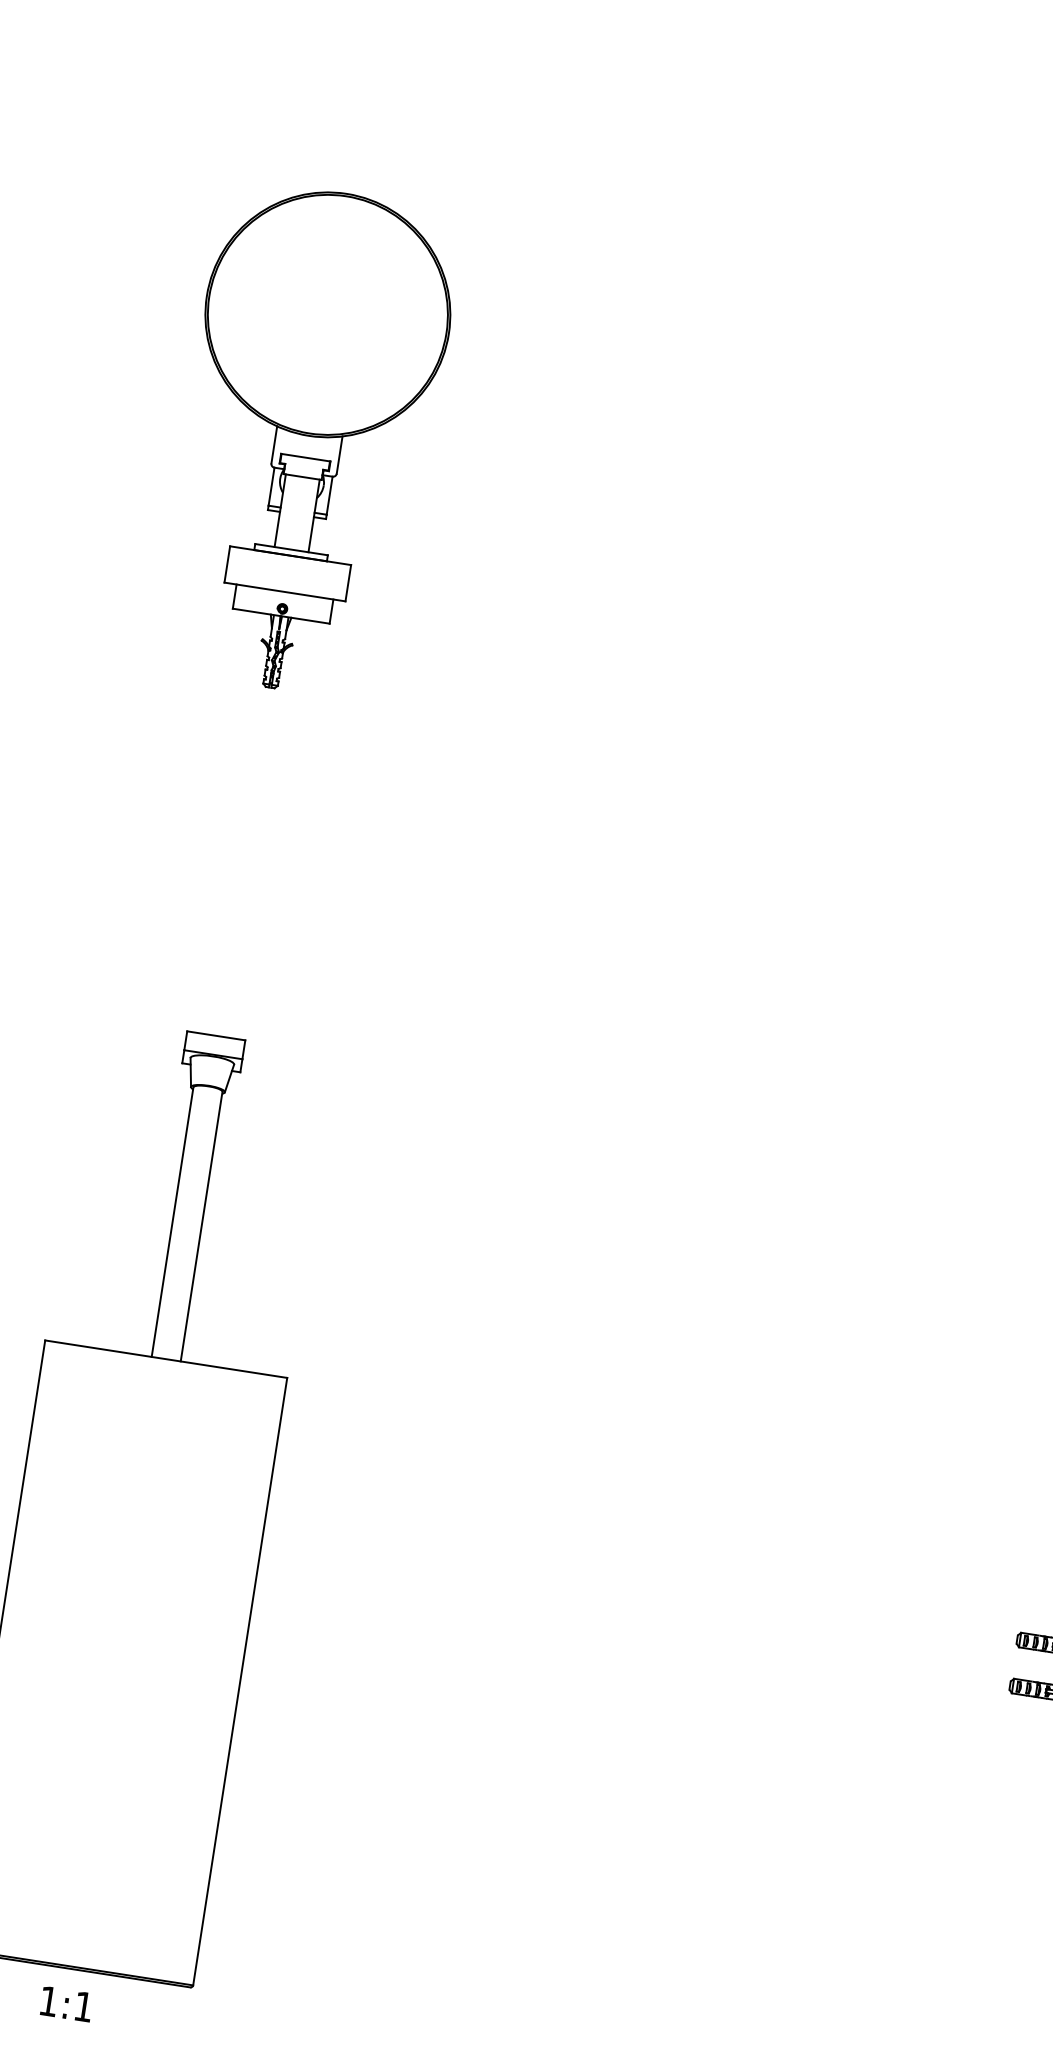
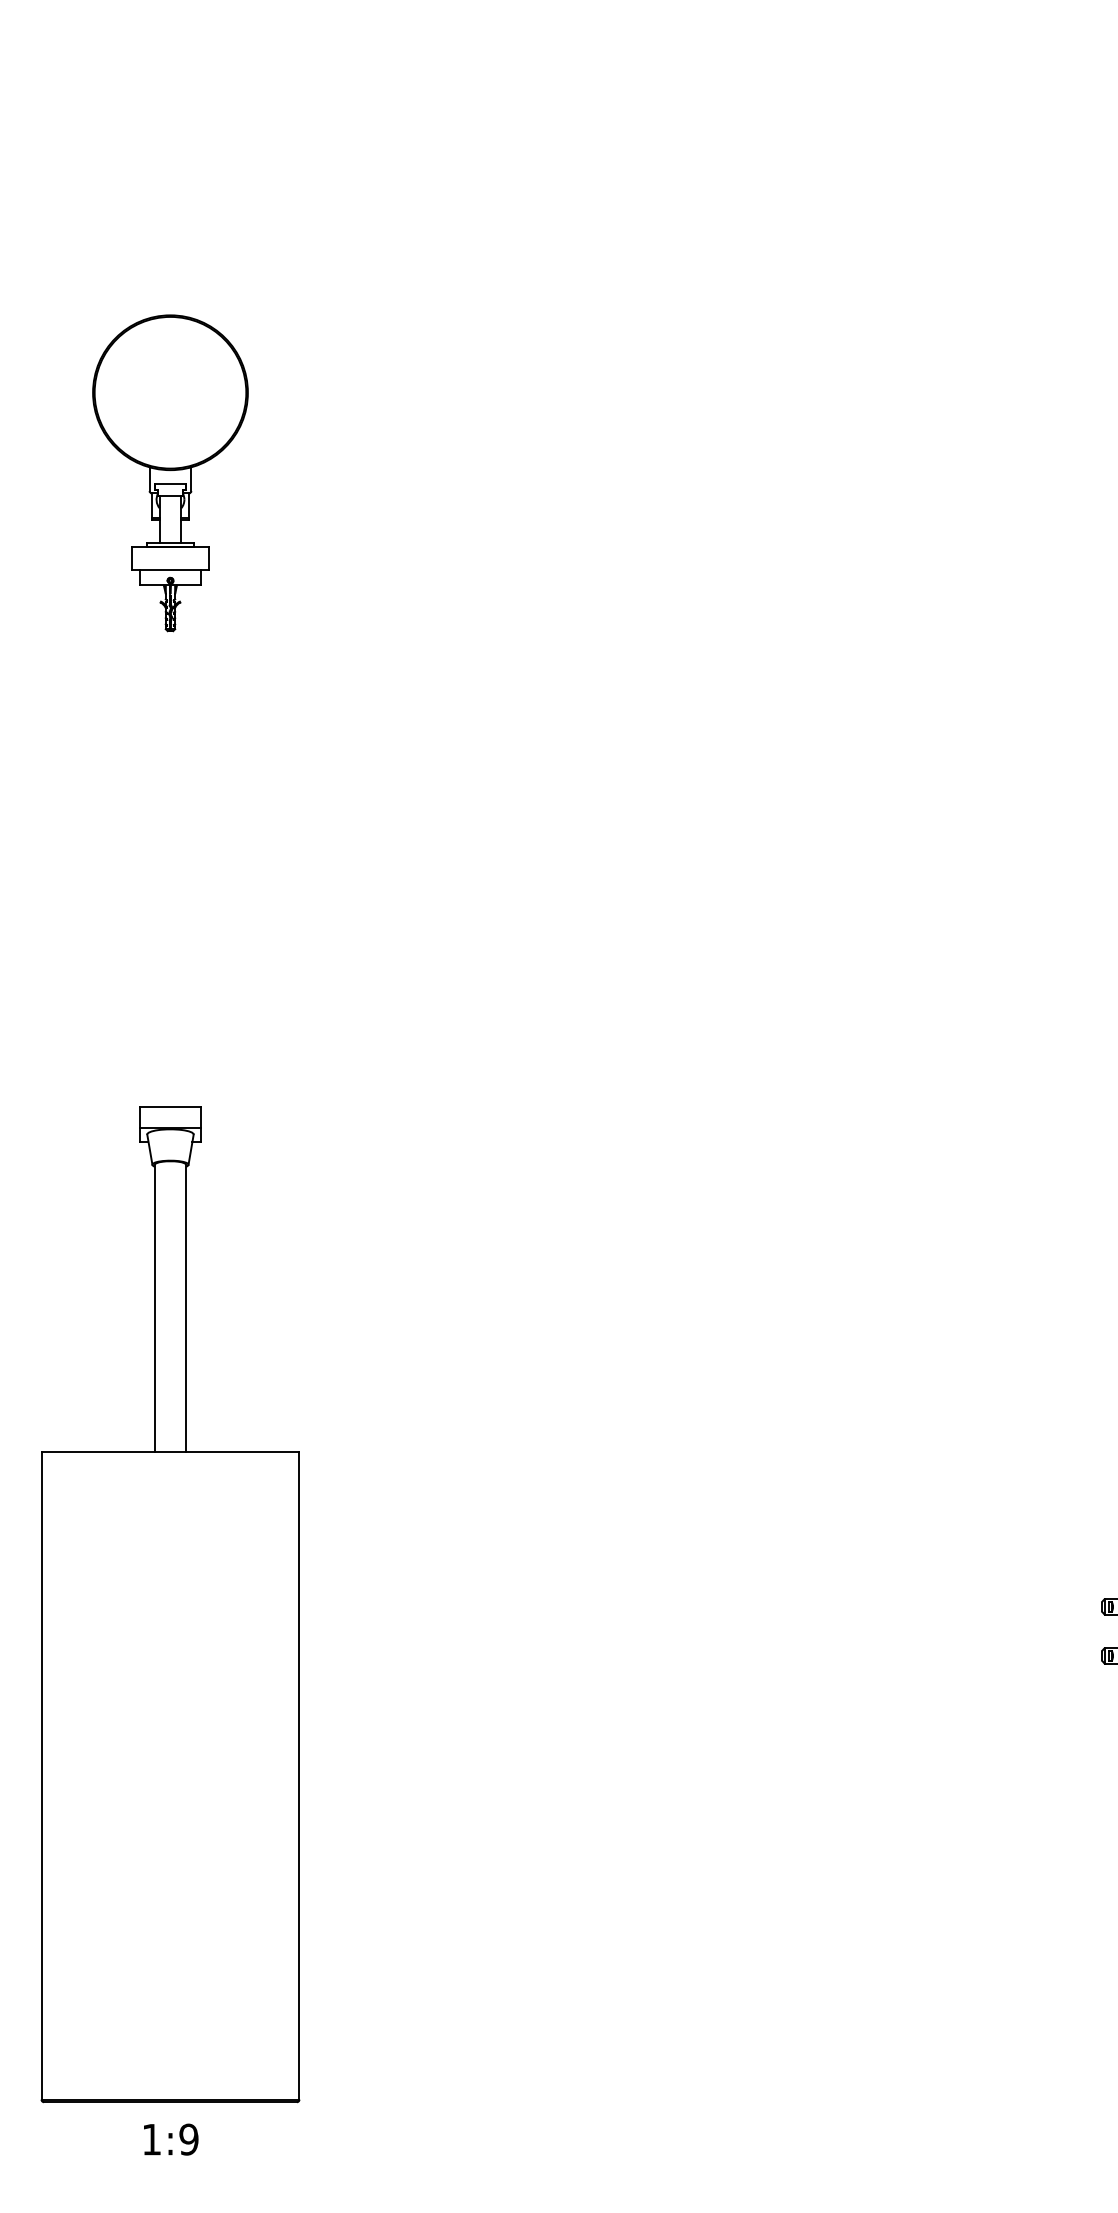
part: (308, 441) -> (170, 473), size x0.6
text: (83, 2006) -> (188, 2139), 1:1 -> 1:9

